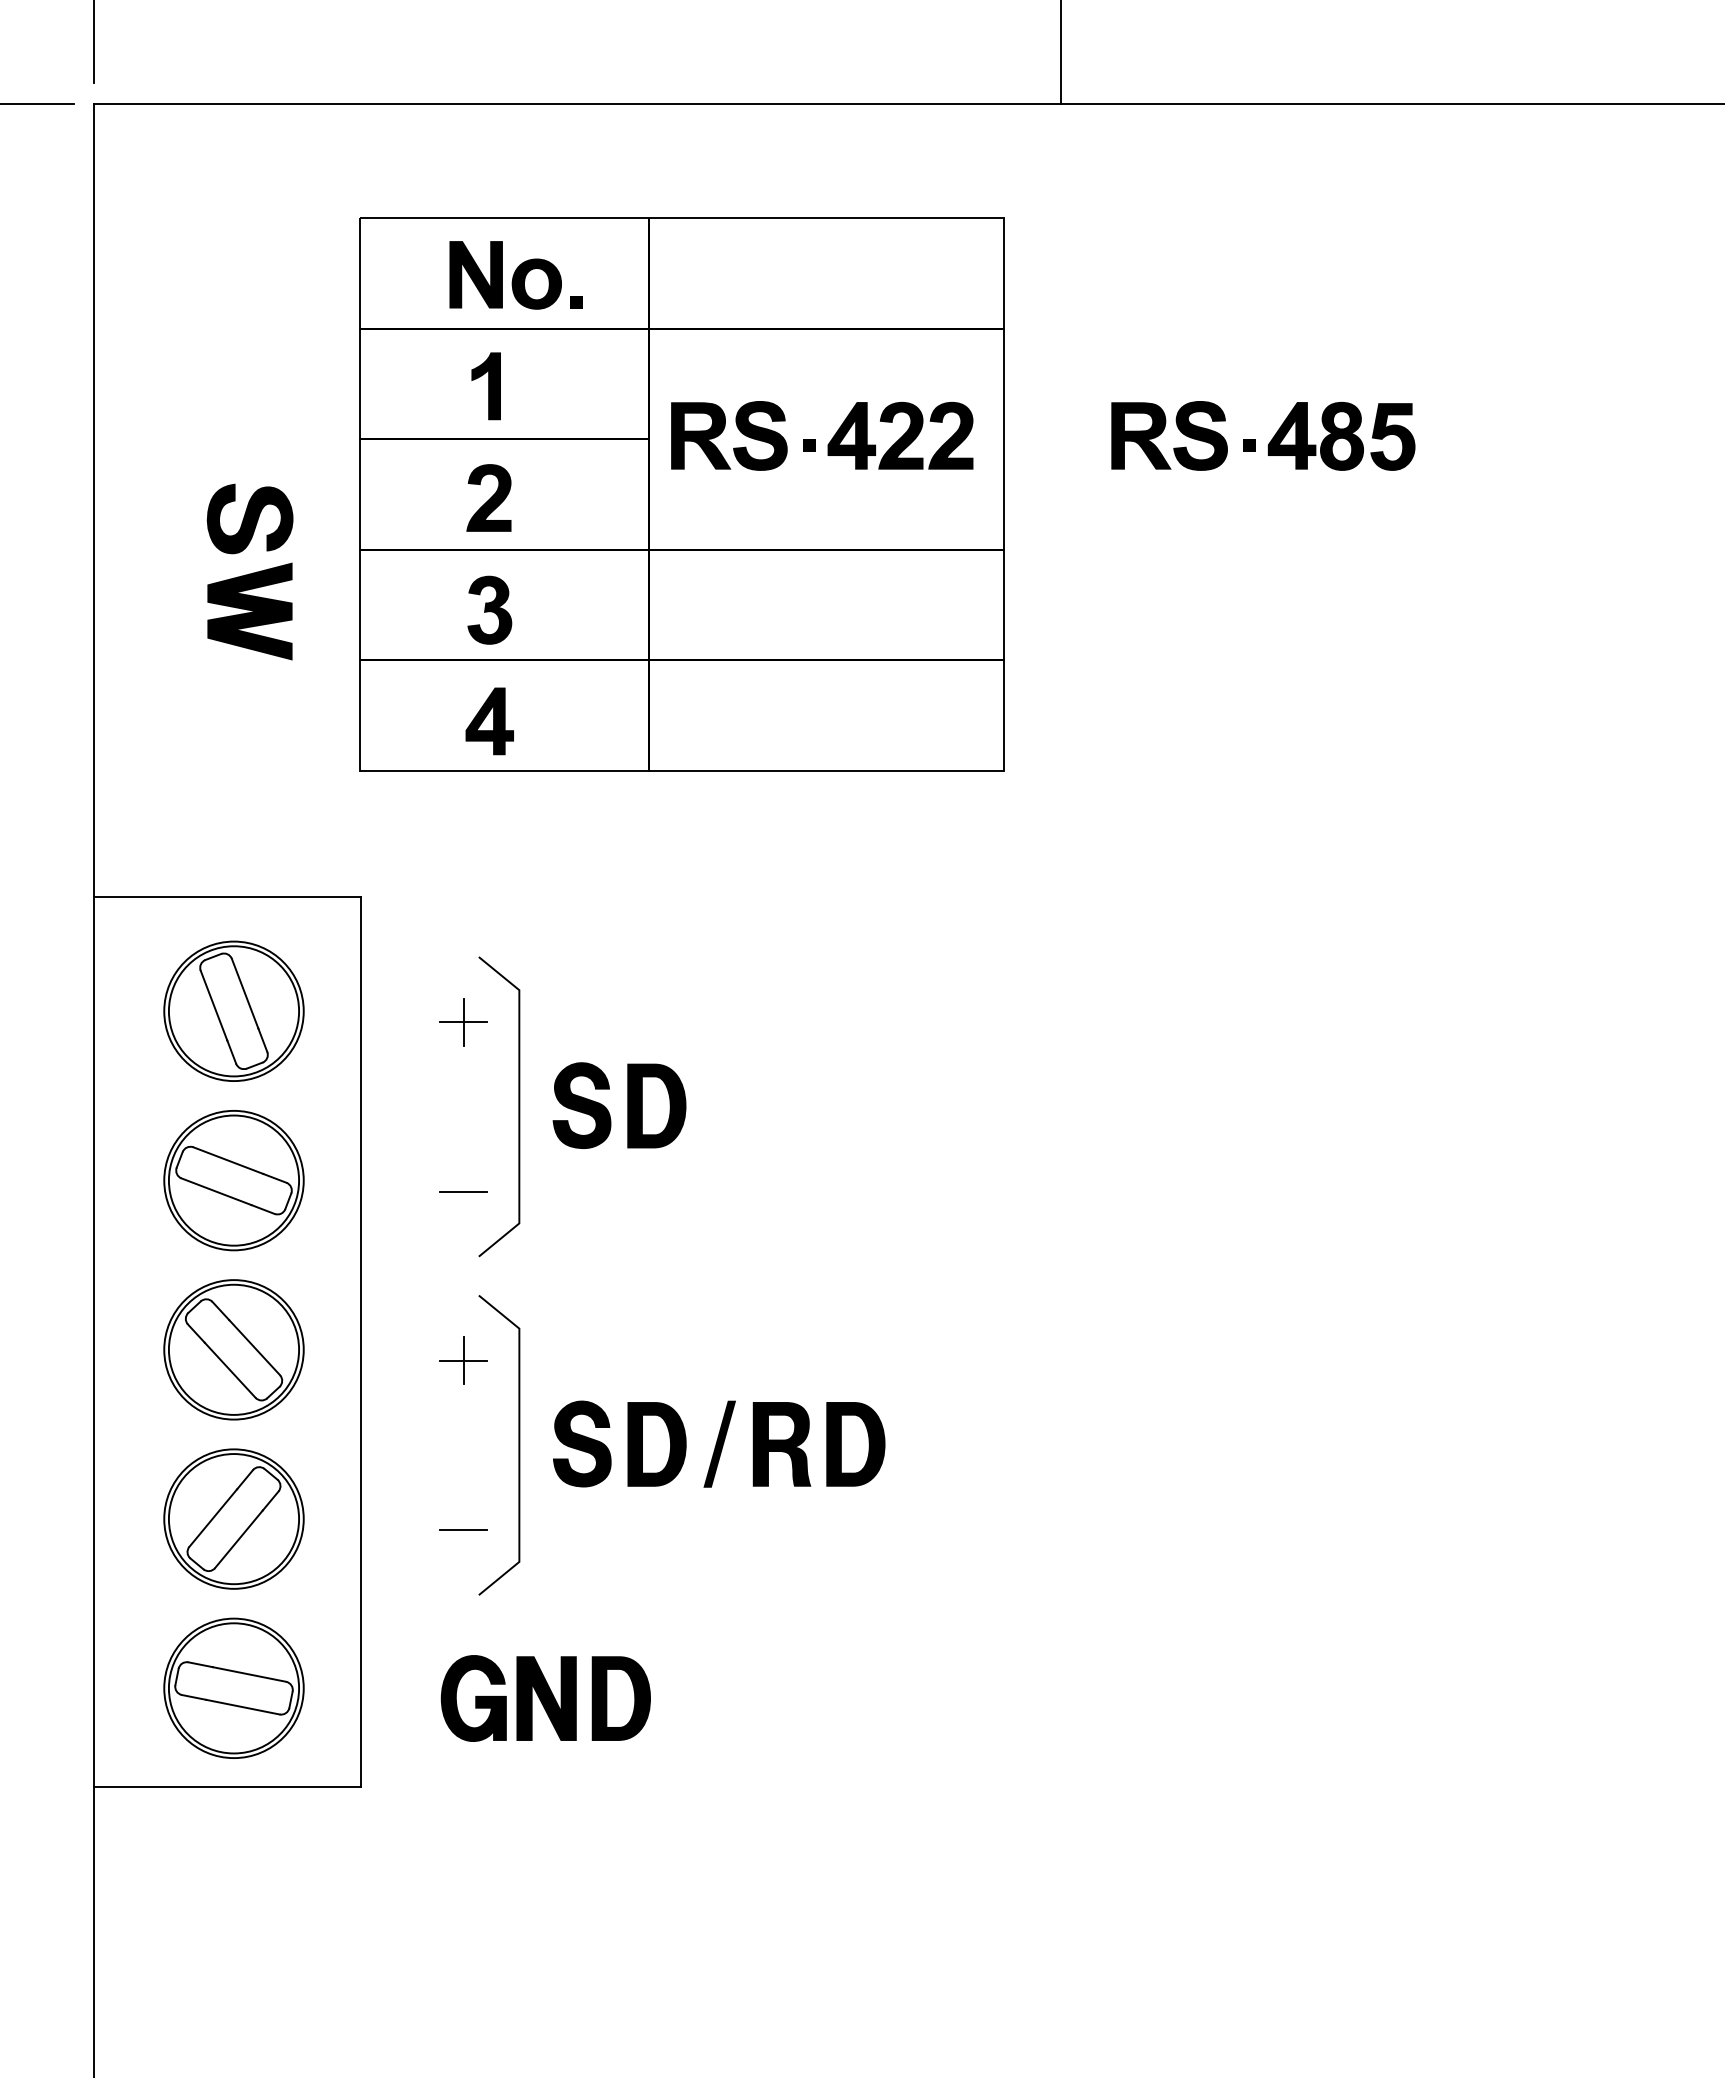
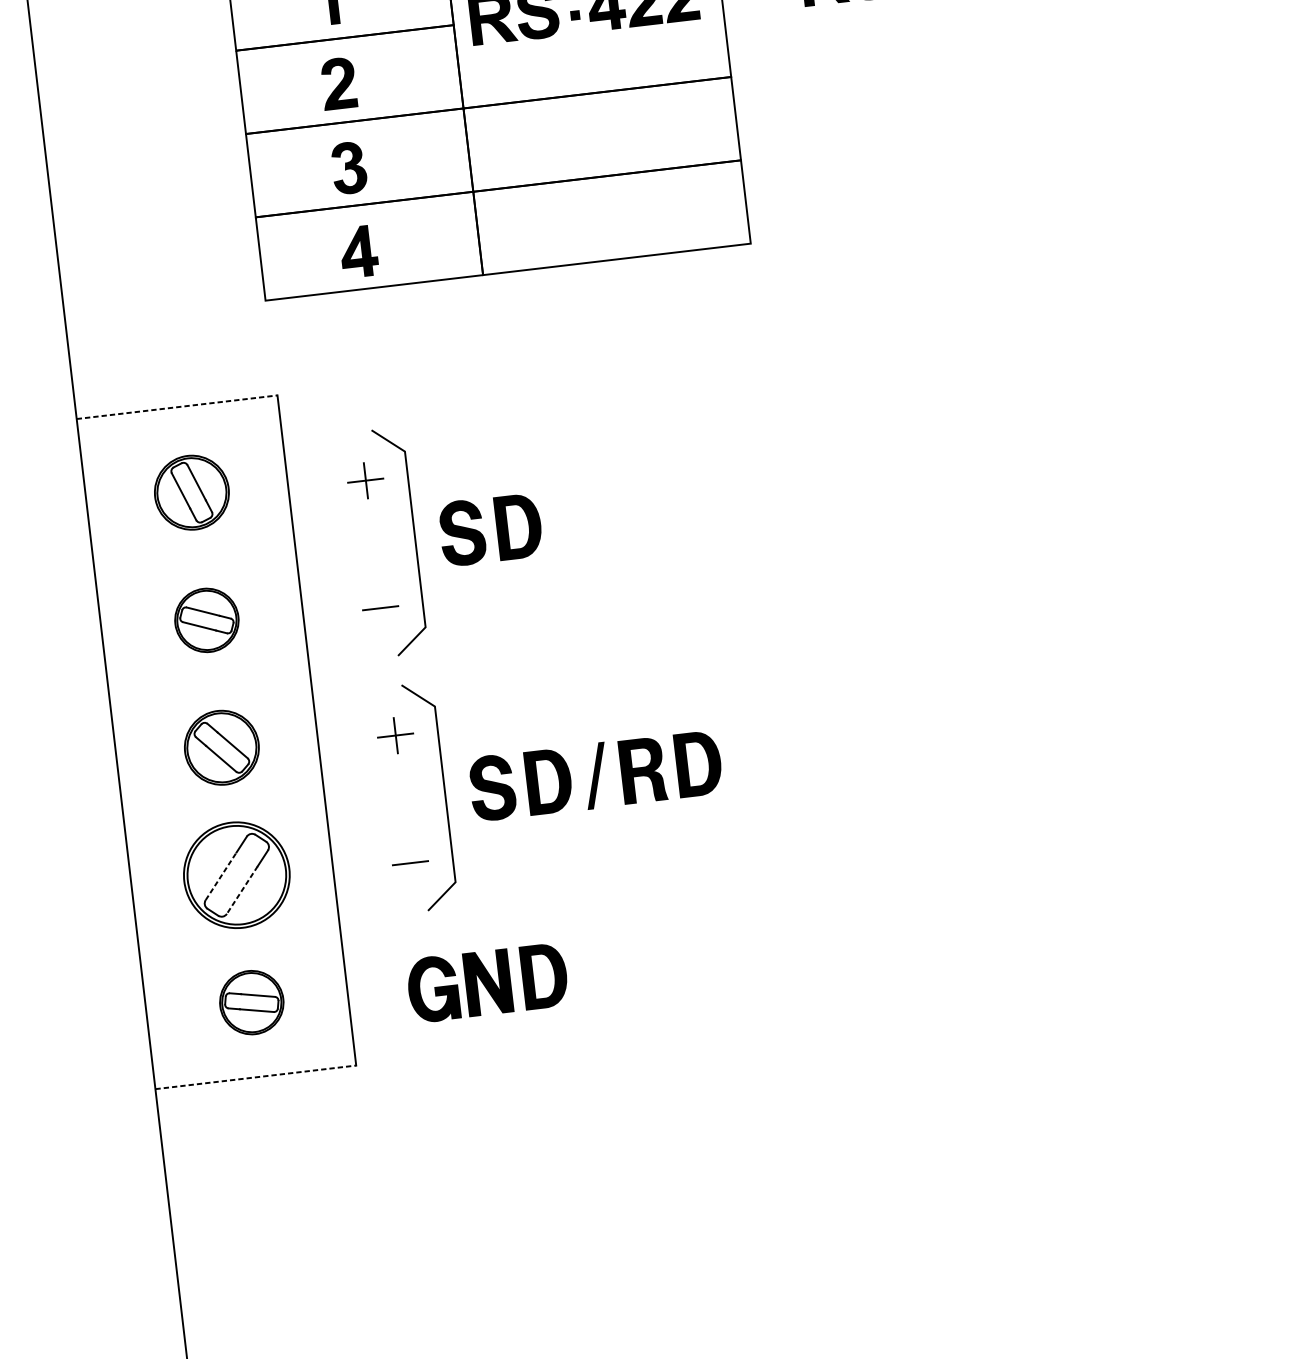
part: (249, 571) -> (164, 160), removed
line: (228, 897) -> (177, 407), solid -> dashed
part: (233, 1010) -> (191, 492), size x0.7
part: (233, 1180) -> (206, 620), size x0.6
part: (233, 1349) -> (221, 747), size x0.7
line: (213, 1517) -> (221, 875), solid -> dashed
line: (238, 1539) -> (242, 890), solid -> dashed
part: (233, 1687) -> (251, 1002), size x0.6
line: (228, 1786) -> (256, 1077), solid -> dashed

